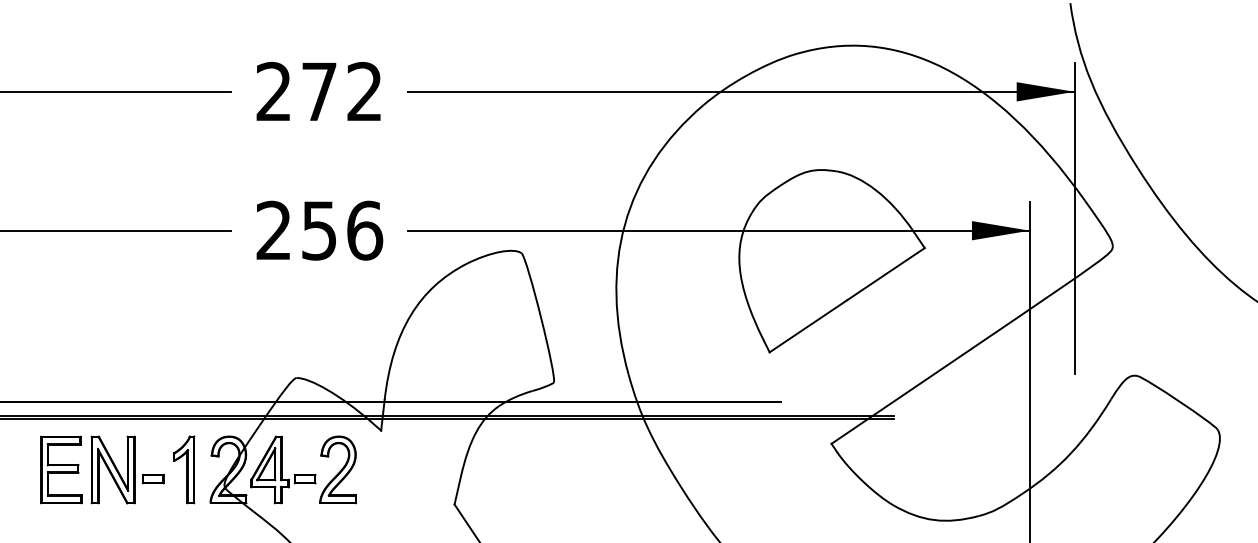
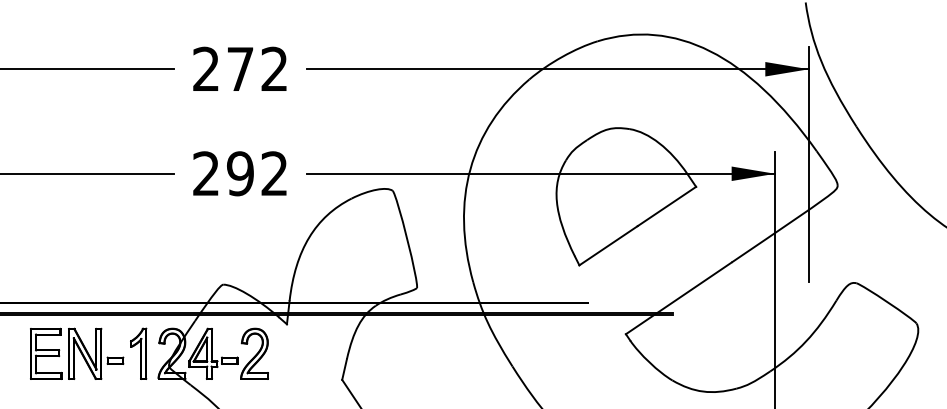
text: (342, 230) -> (257, 173), 256 -> 292

